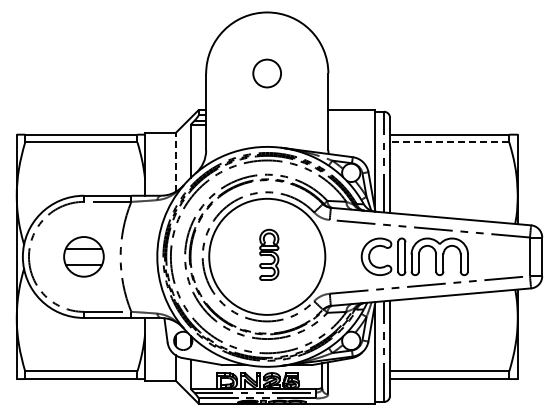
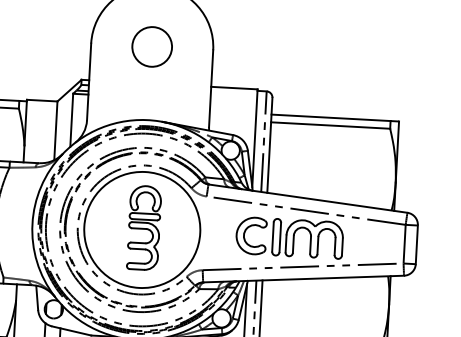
circle: (266, 73) -> (151, 46), size x1.43
line: (449, 142) -> (330, 125), dashed -> solid
line: (175, 161) -> (55, 129), dashed -> solid
part: (269, 254) -> (144, 227), size x1.67

